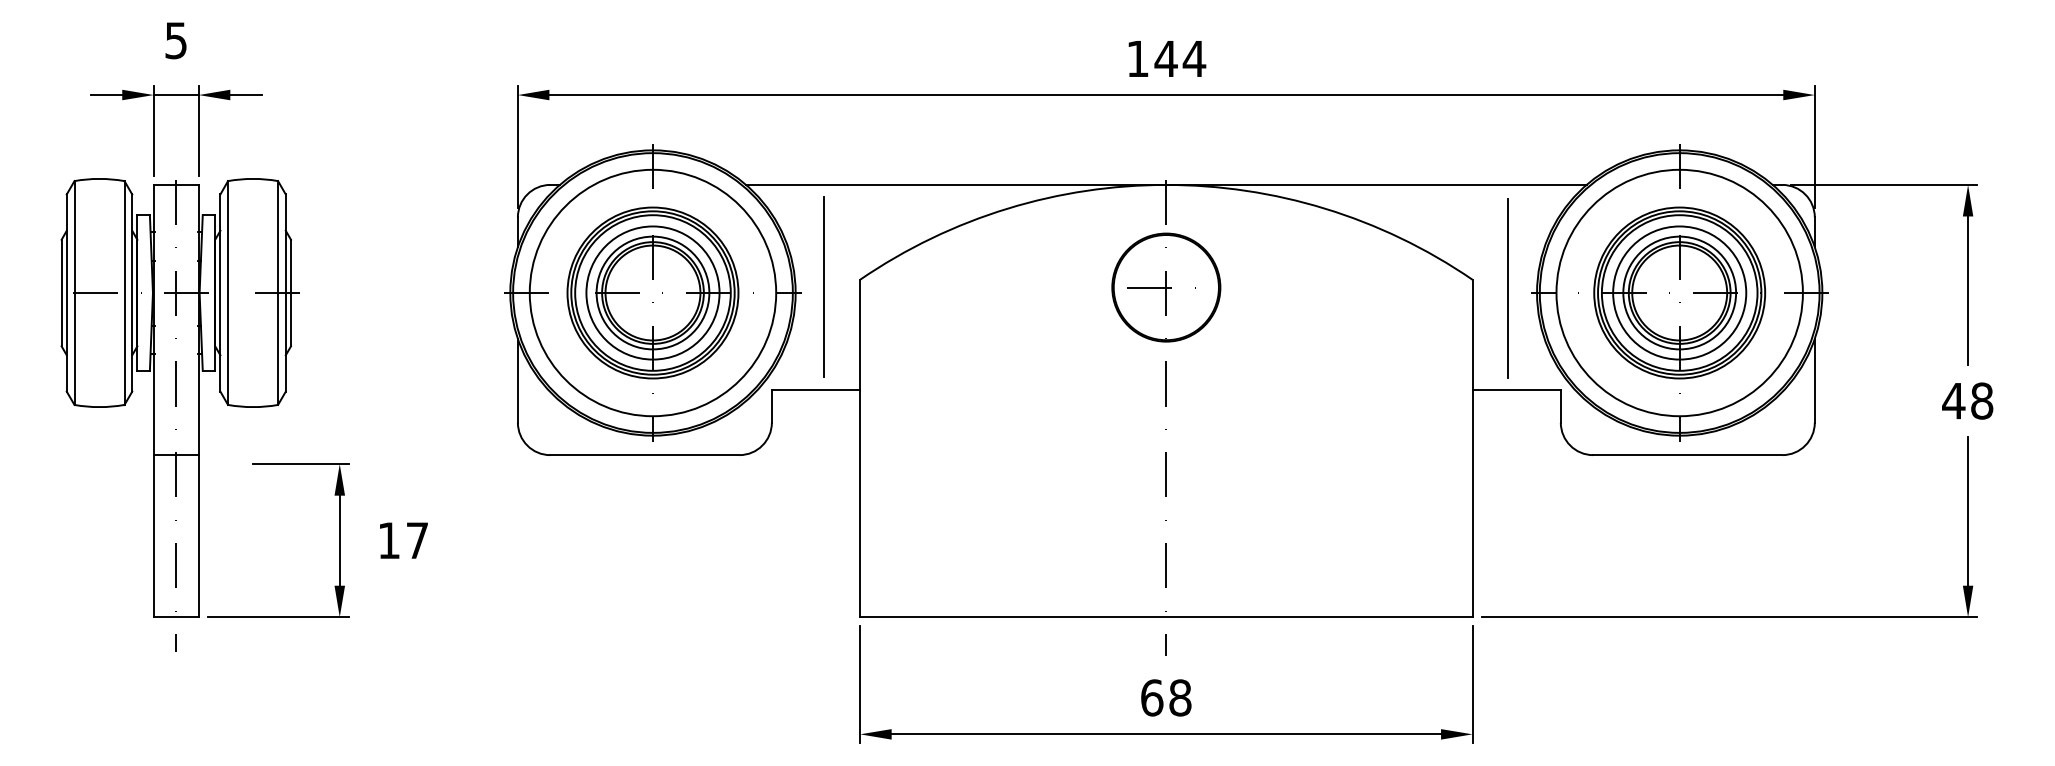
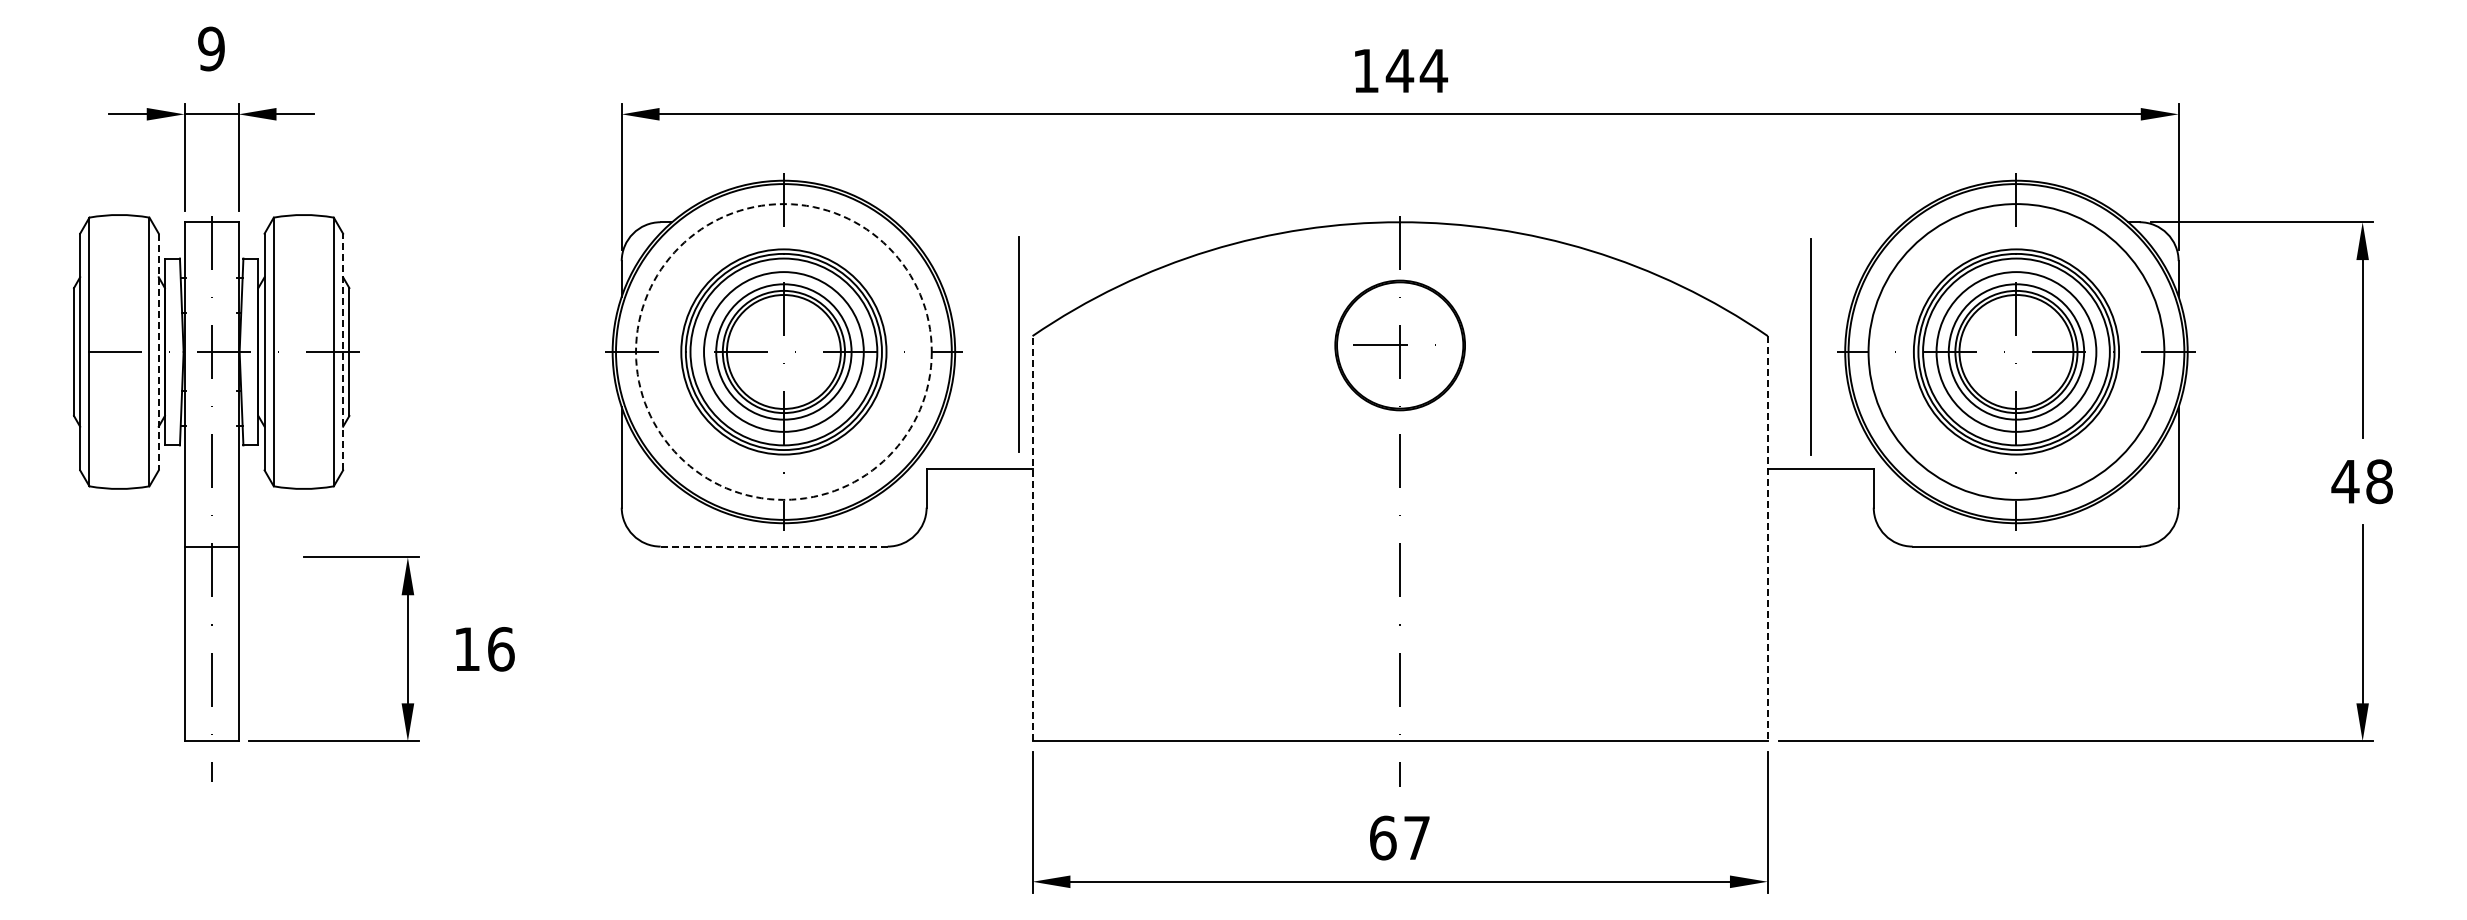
text: (176, 40) -> (211, 48), 5 -> 9
line: (1165, 185) -> (1399, 222), removed
line: (823, 286) -> (1018, 344), moved
line: (286, 292) -> (343, 351), solid -> dashed
circle: (652, 292) -> (783, 351), solid -> dashed
line: (132, 293) -> (158, 352), solid -> dashed
line: (860, 448) -> (1032, 538), solid -> dashed
line: (1472, 448) -> (1767, 538), solid -> dashed
line: (645, 455) -> (774, 546), solid -> dashed
text: (417, 540) -> (501, 649), 17 -> 16
text: (1179, 697) -> (1416, 837), 68 -> 67

